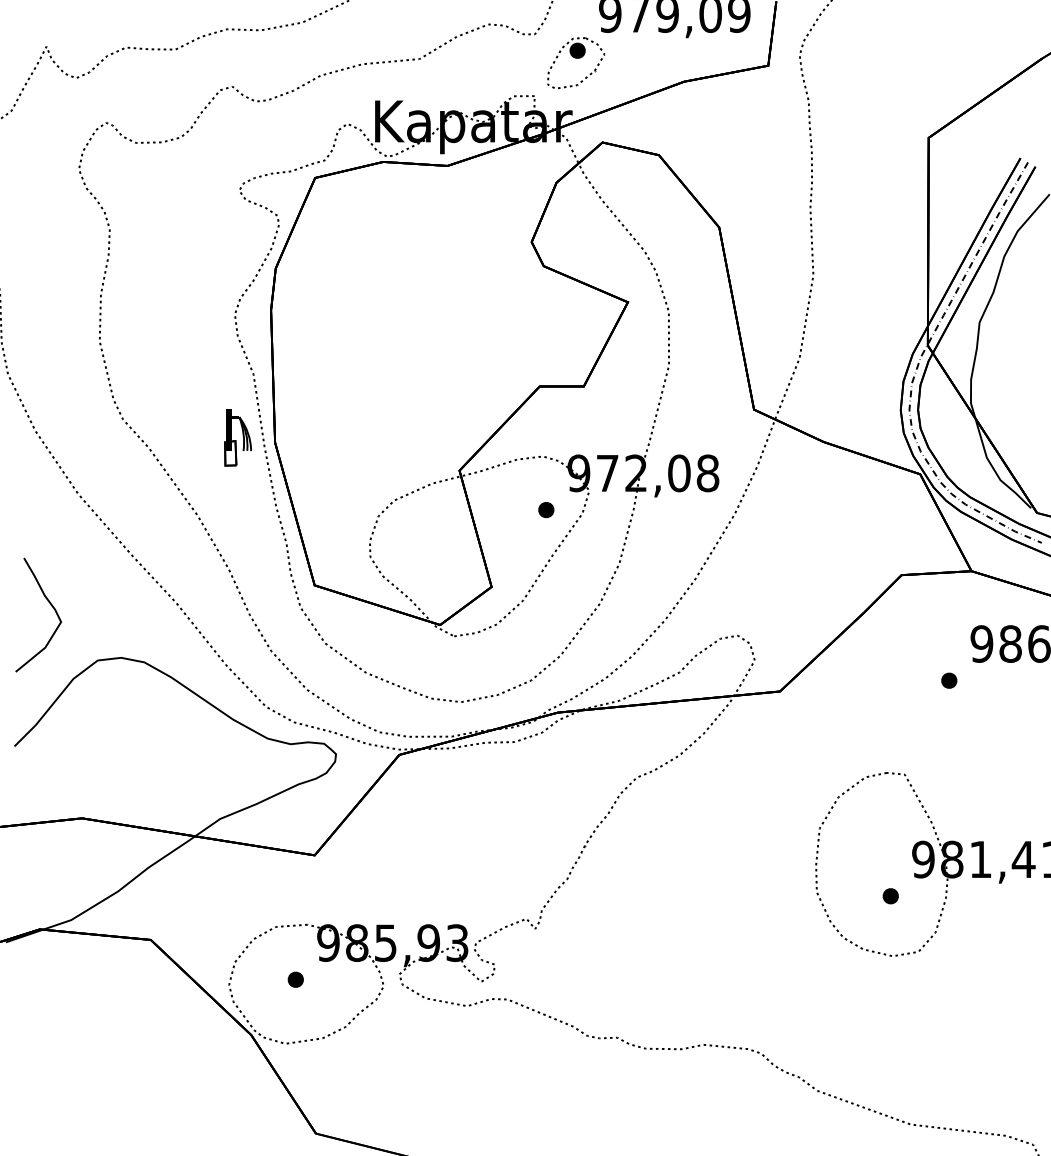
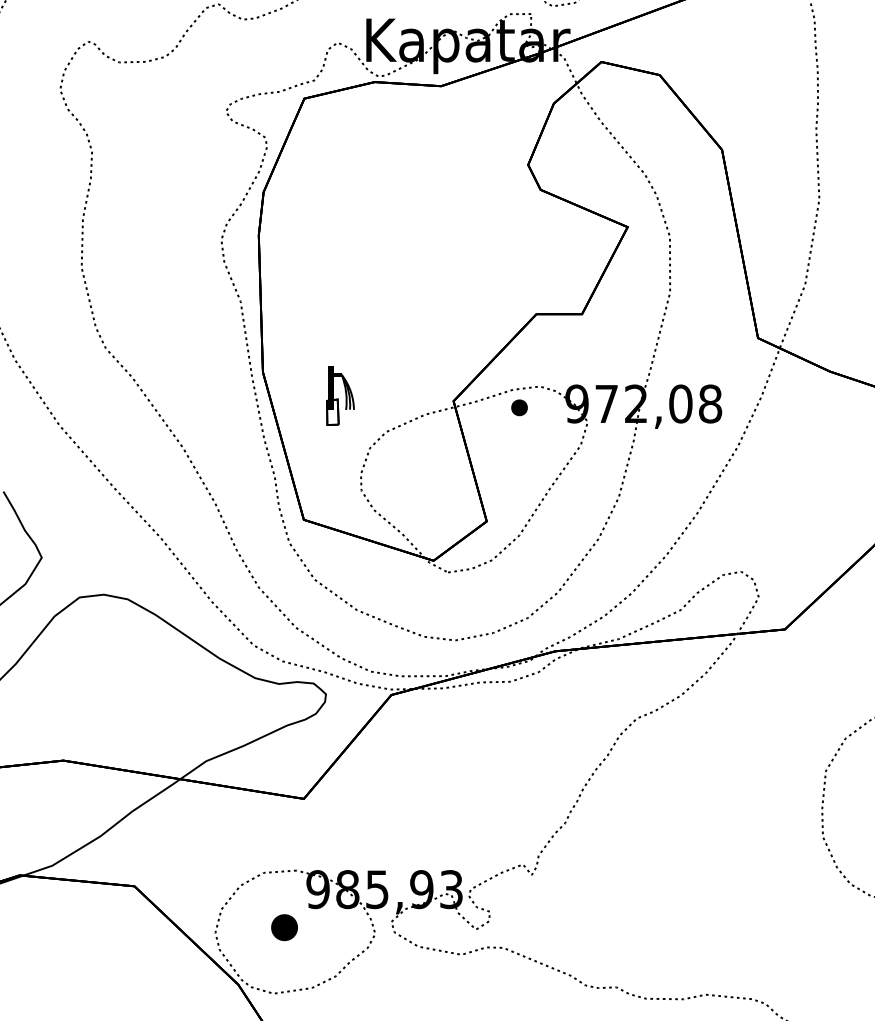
part: (237, 437) -> (339, 395), moved
part: (546, 510) -> (519, 408), moved
part: (295, 979) -> (284, 927), size x1.6

